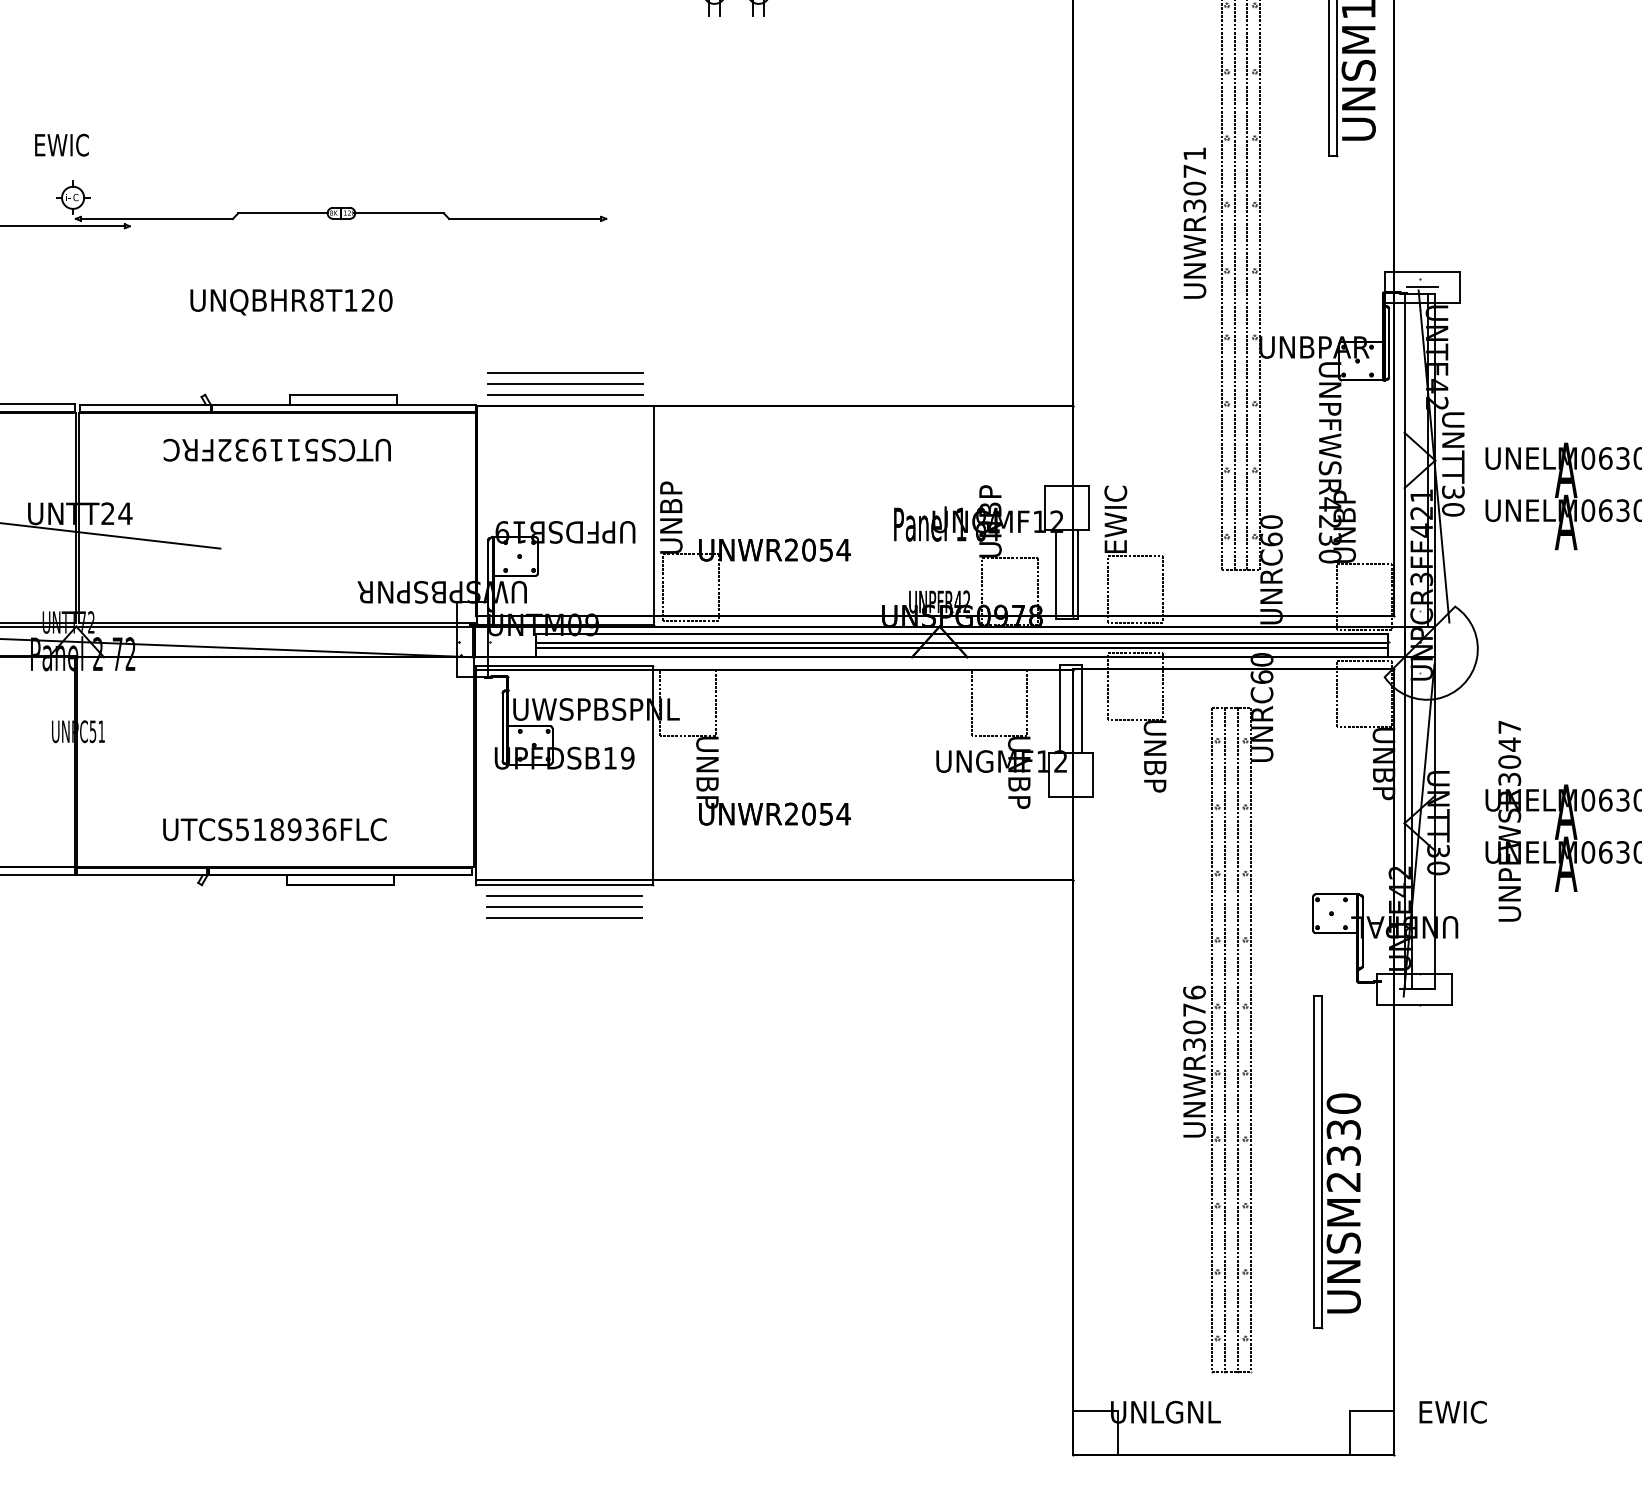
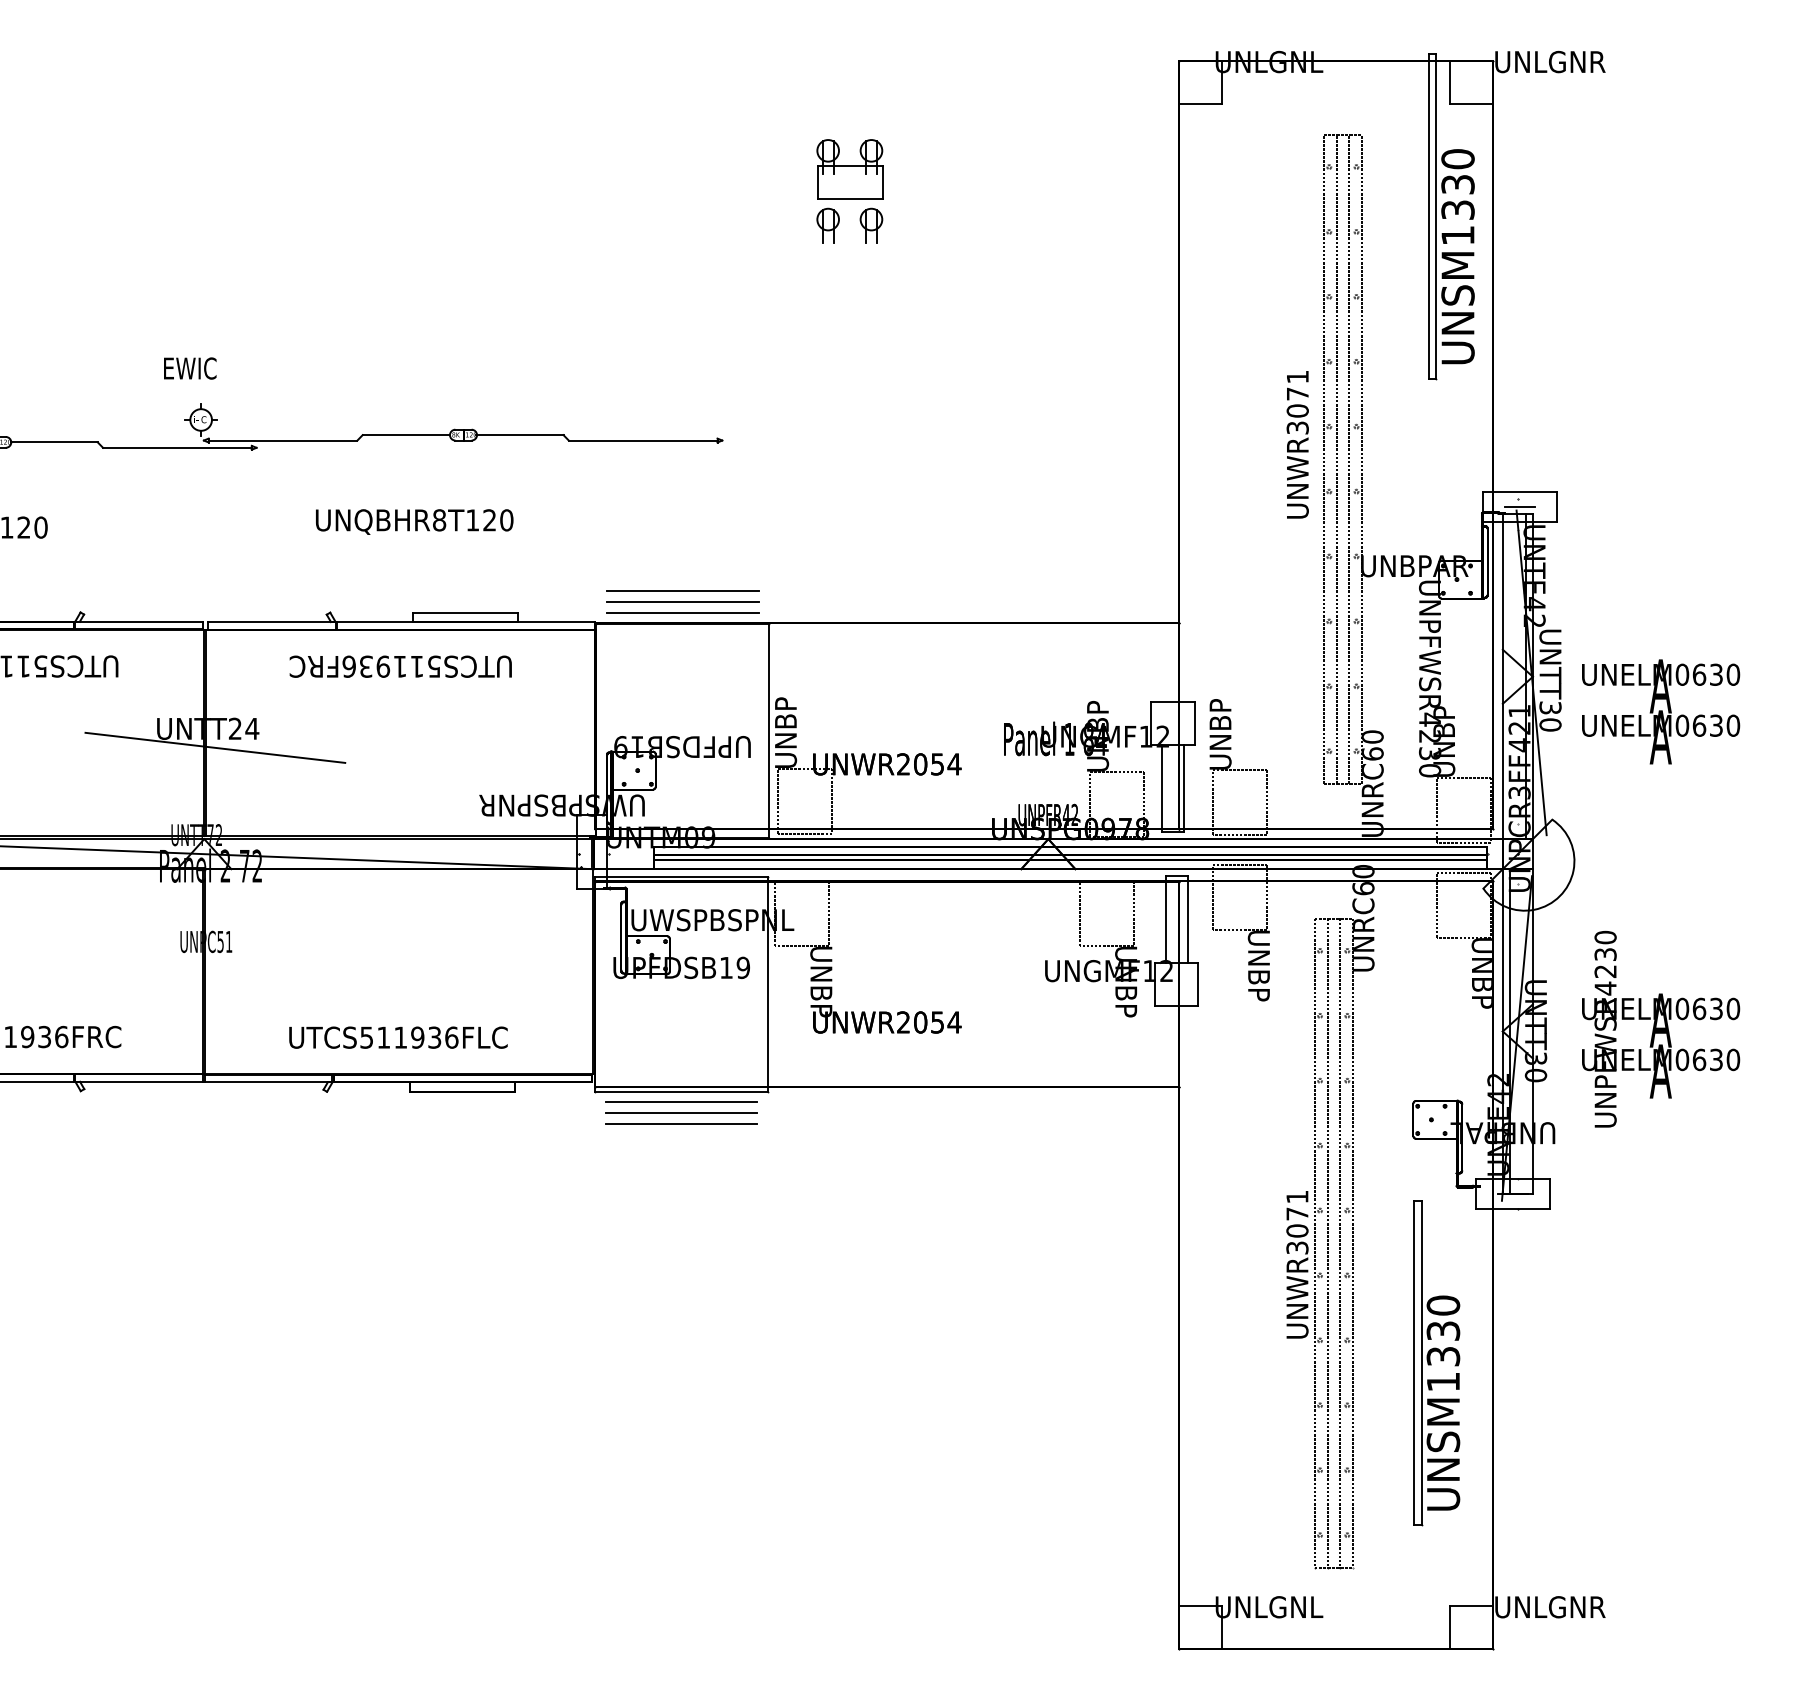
text: (223, 449) -> (348, 666), UTCS511932FRC -> UTCS511936FRC
text: (1115, 519) -> (1220, 734), EWIC -> UNBP
text: (1509, 752) -> (1605, 962), UNPFWSR3047 -> UNPFWSR4230
text: (277, 829) -> (400, 1037), UTCS518936FLC -> UTCS511936FLC
text: (1194, 992) -> (1297, 1196), UNWR3076 -> UNWR3071
text: (1342, 1182) -> (1442, 1382), UNSM2330 -> UNSM1330
text: (1453, 1412) -> (1550, 1607), EWIC -> UNLGNR

